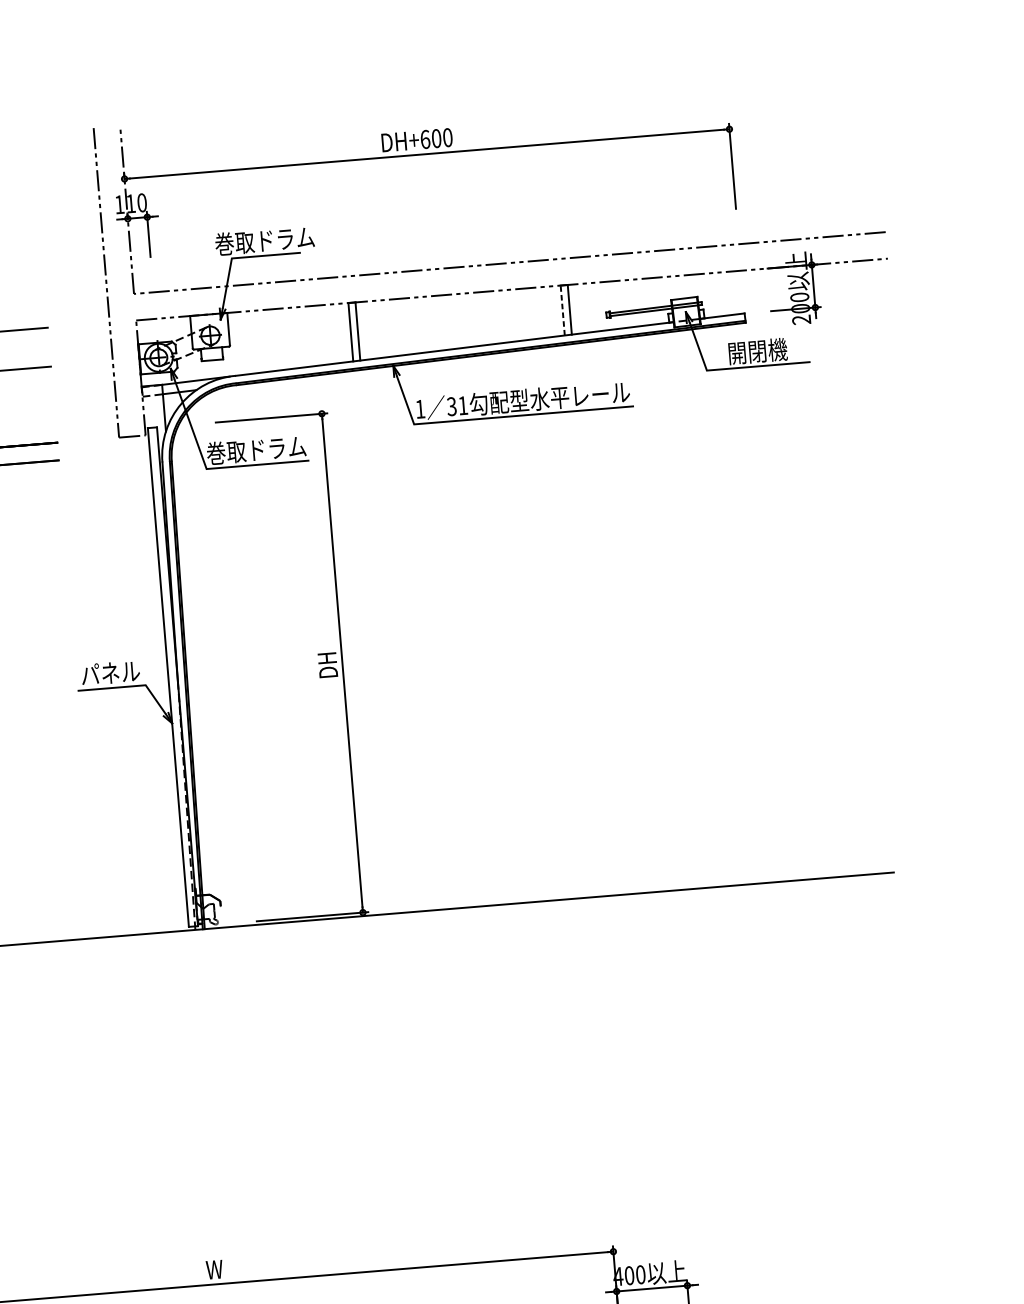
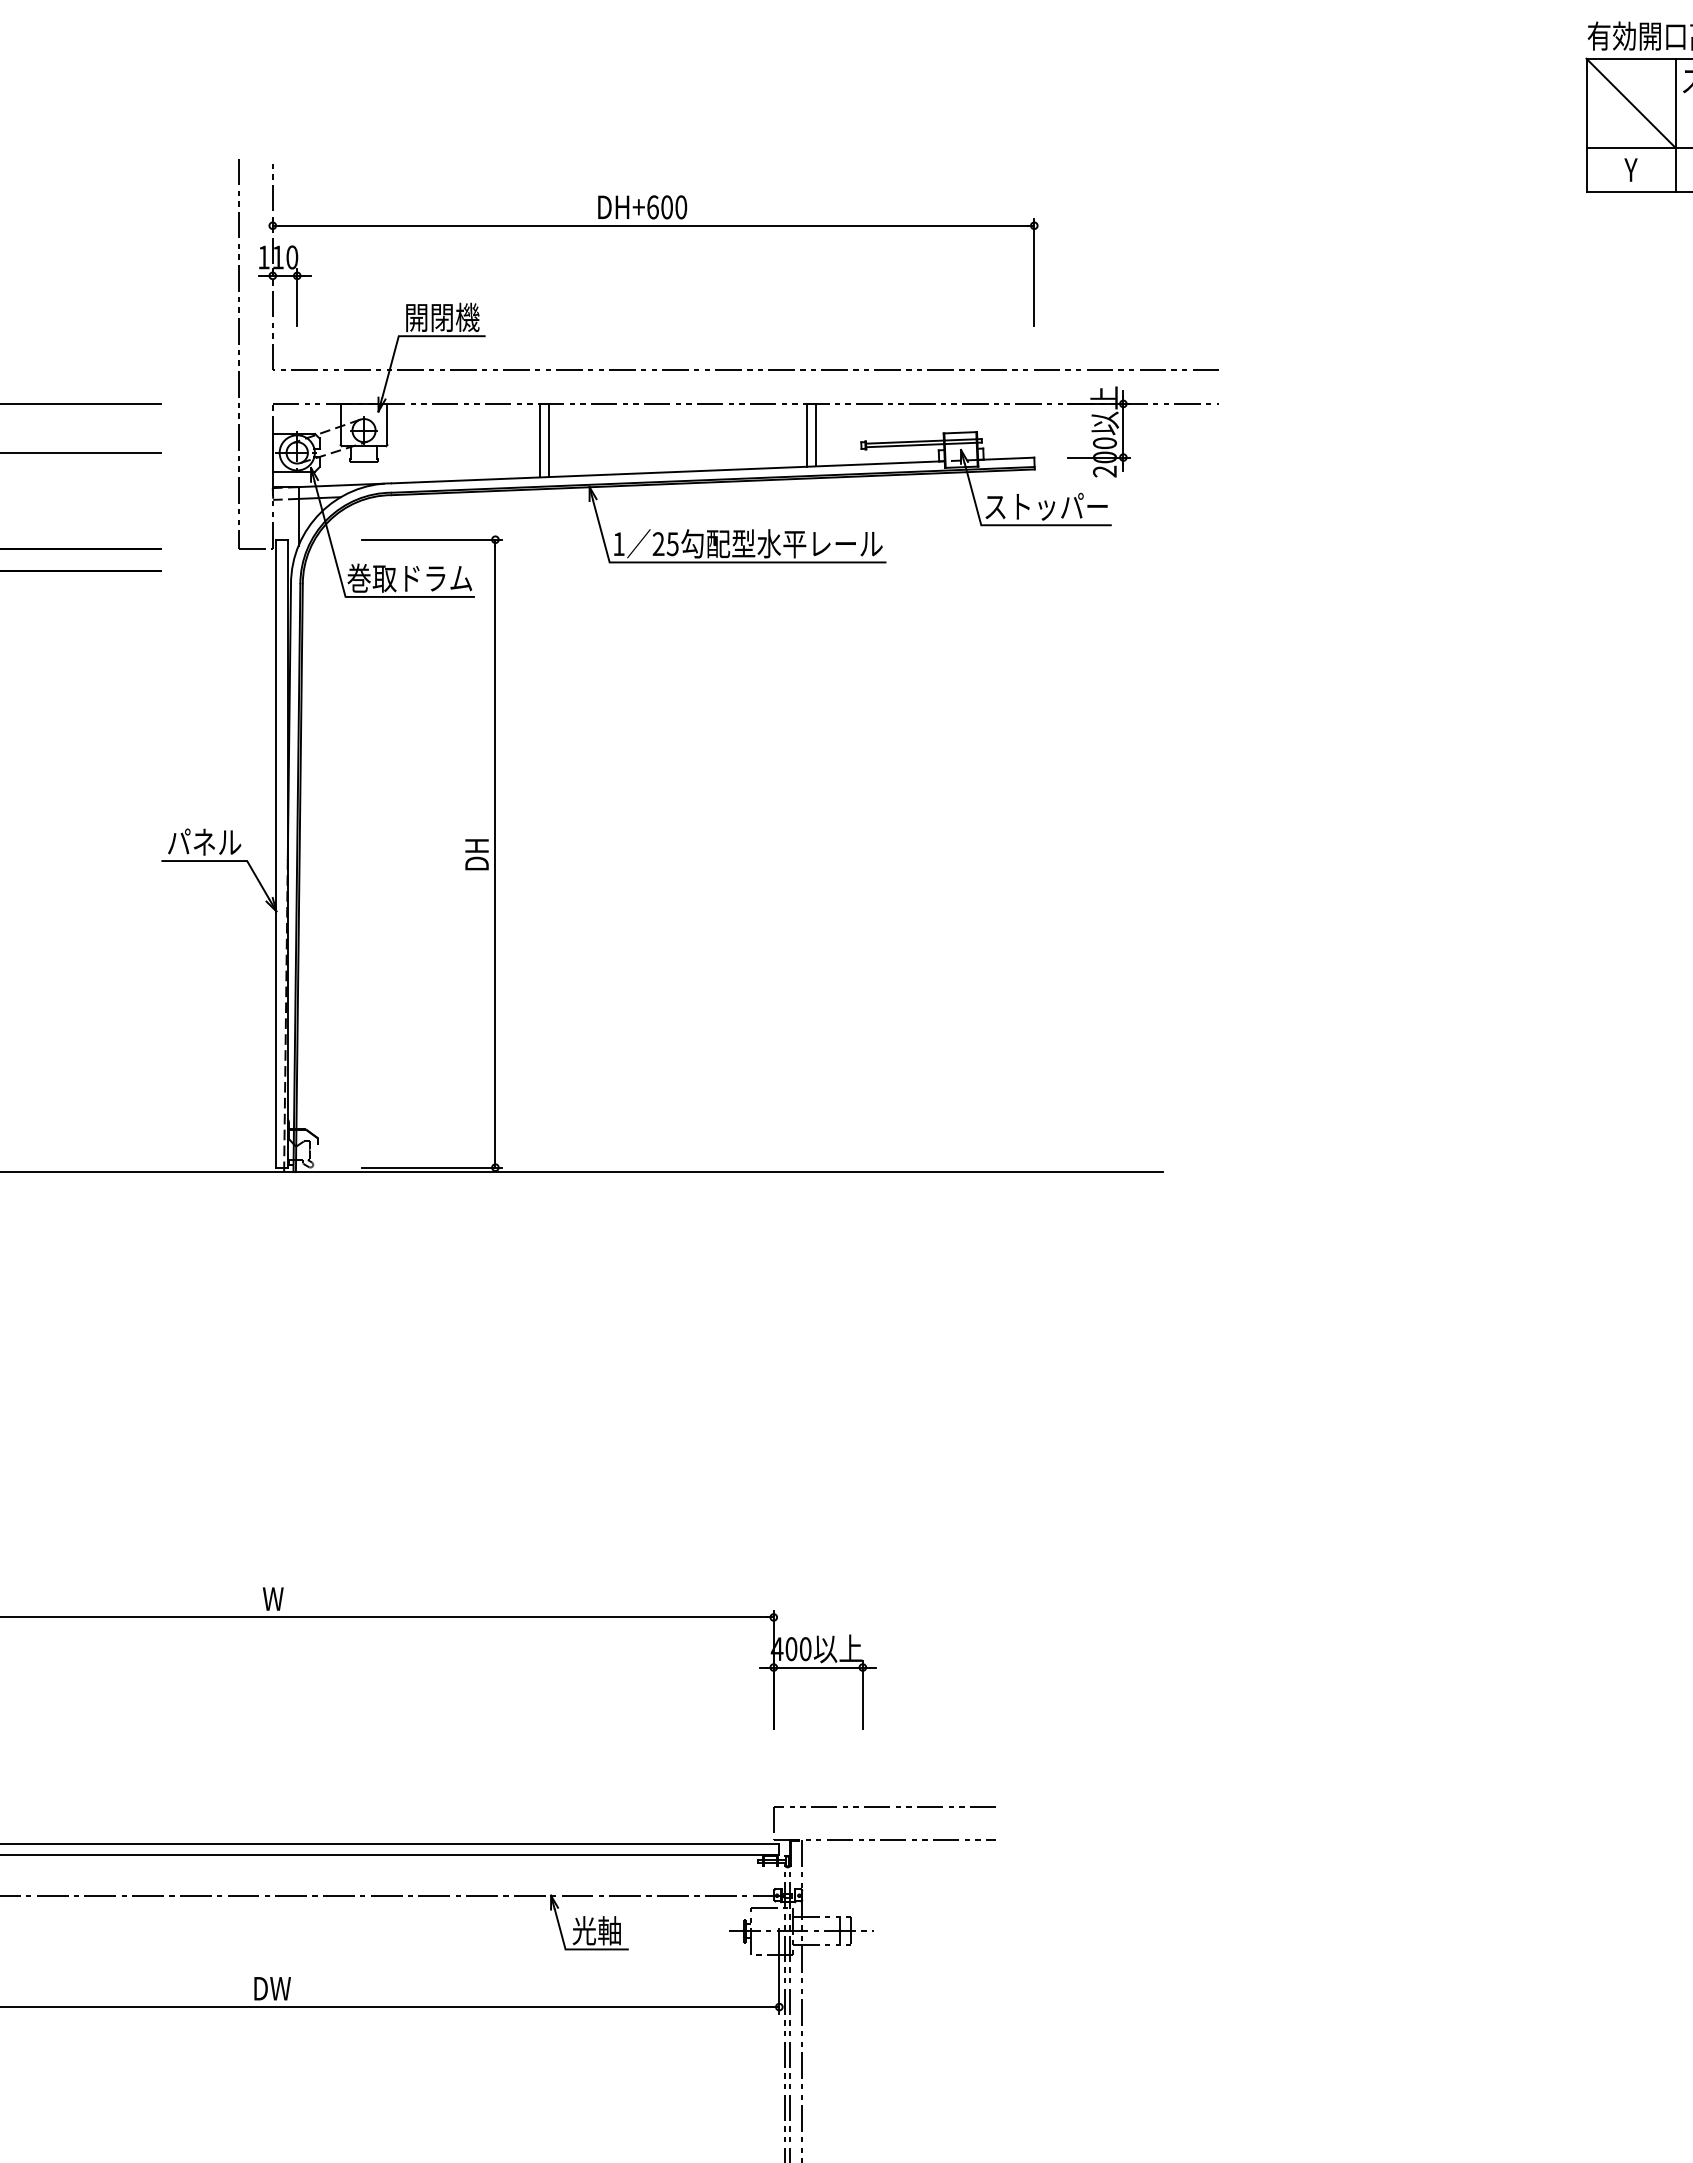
text: (264, 240) -> (441, 317), 巻取ドラム -> 開閉機
line: (562, 309) -> (807, 434), dashed -> solid
text: (757, 351) -> (1046, 506), 開閉機 -> ストッパー
text: (457, 406) -> (665, 544), 31 -> 25

